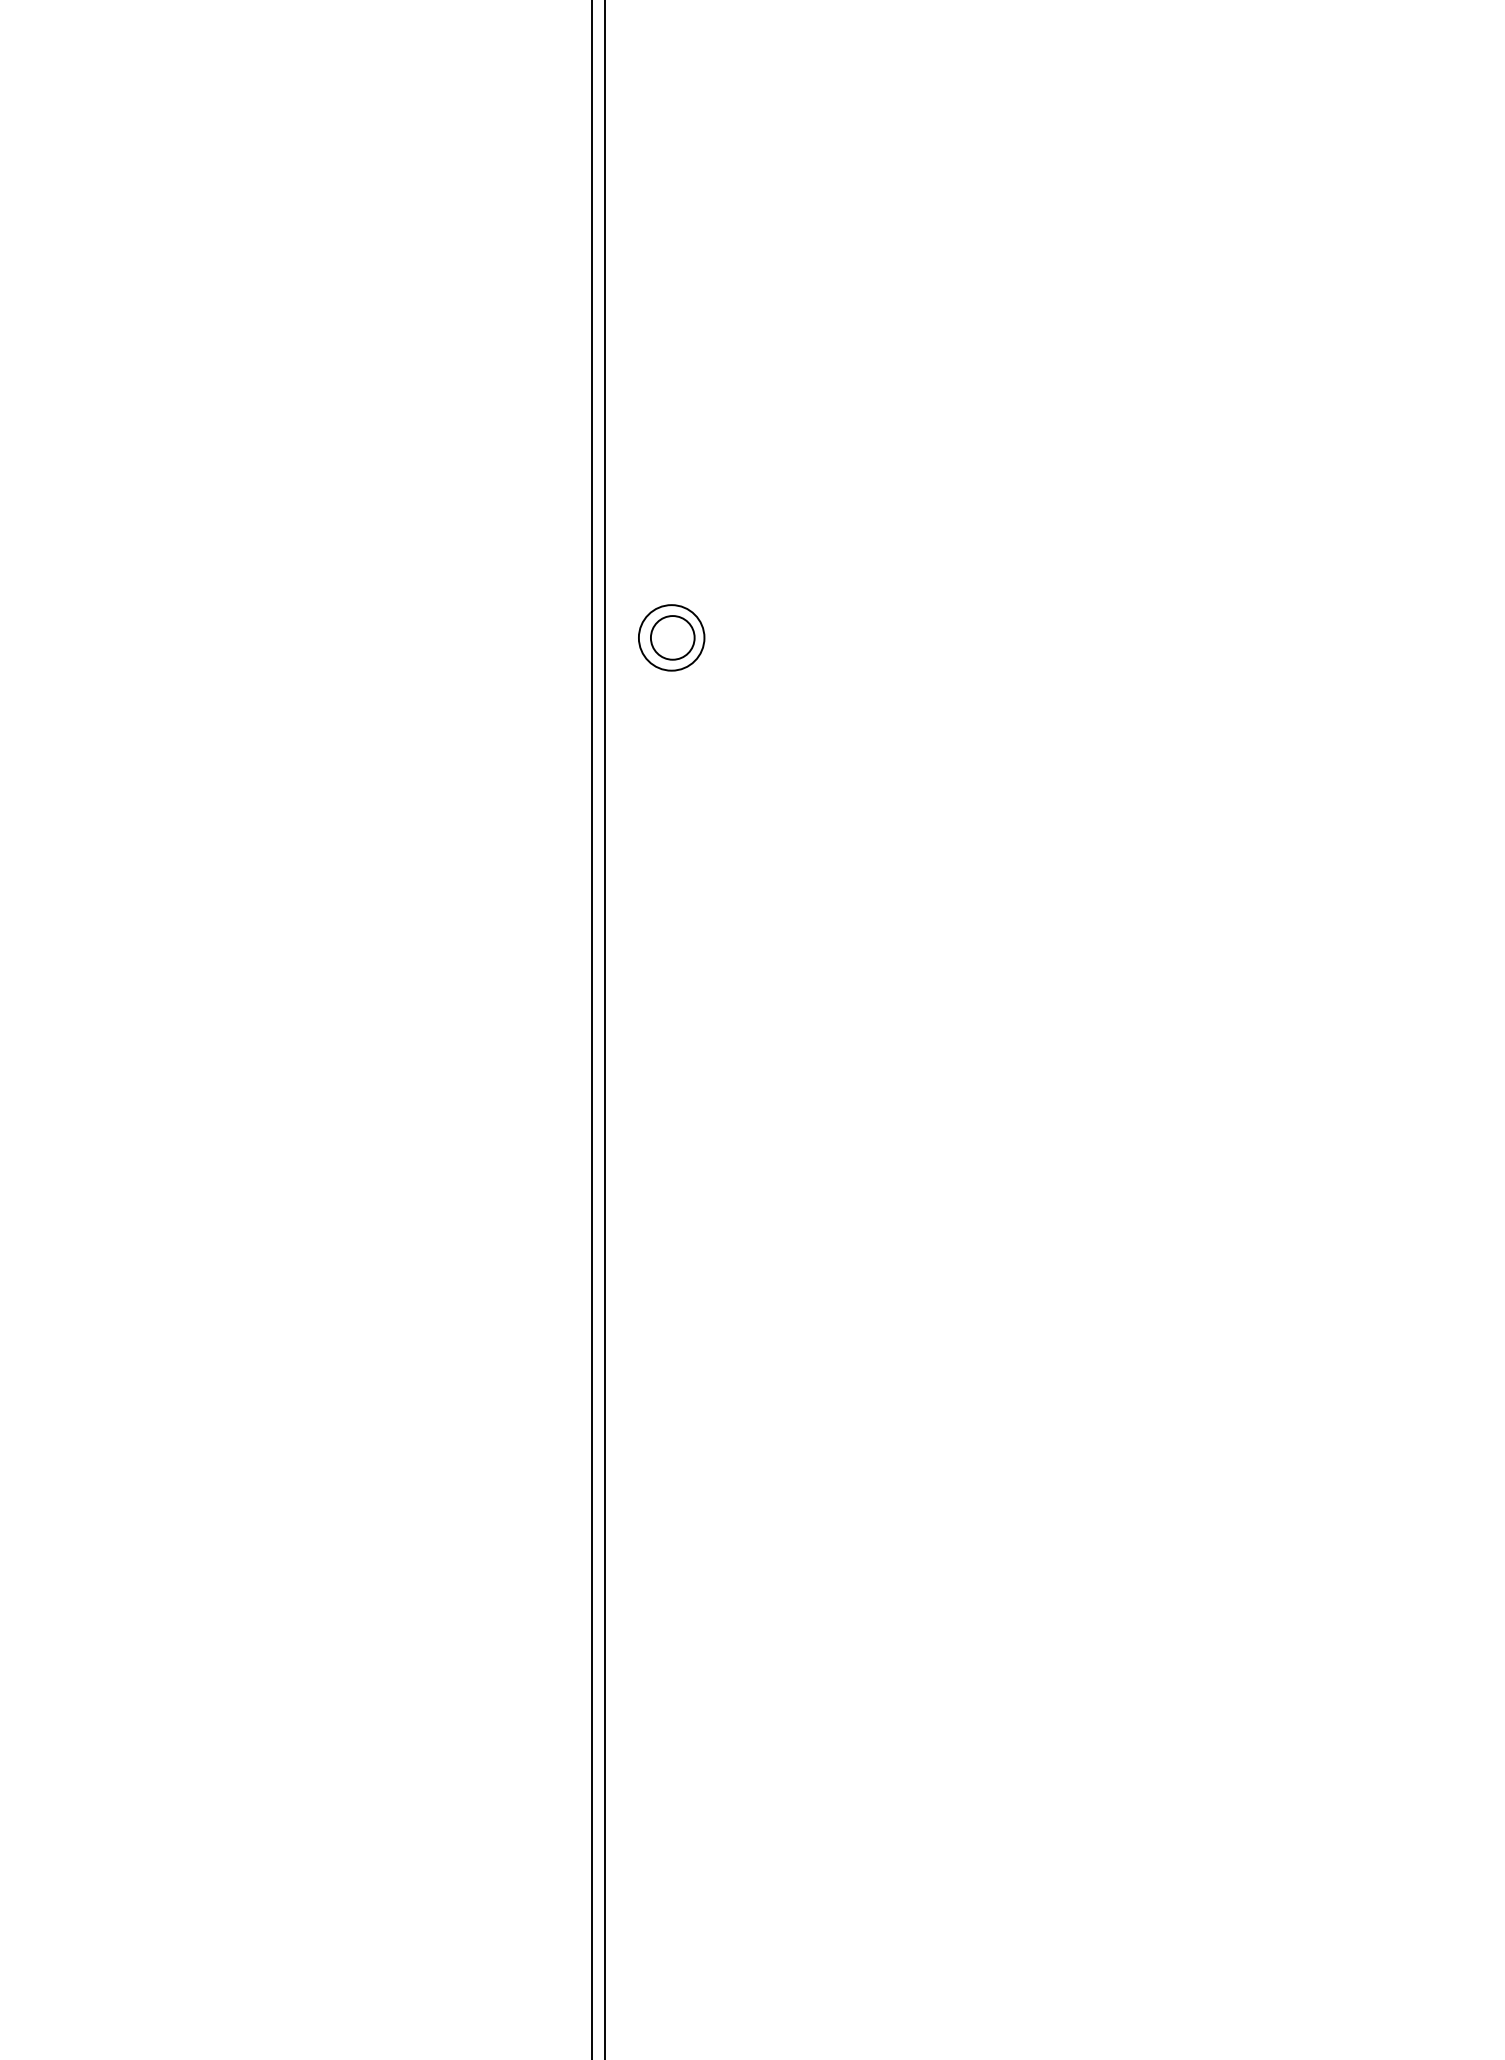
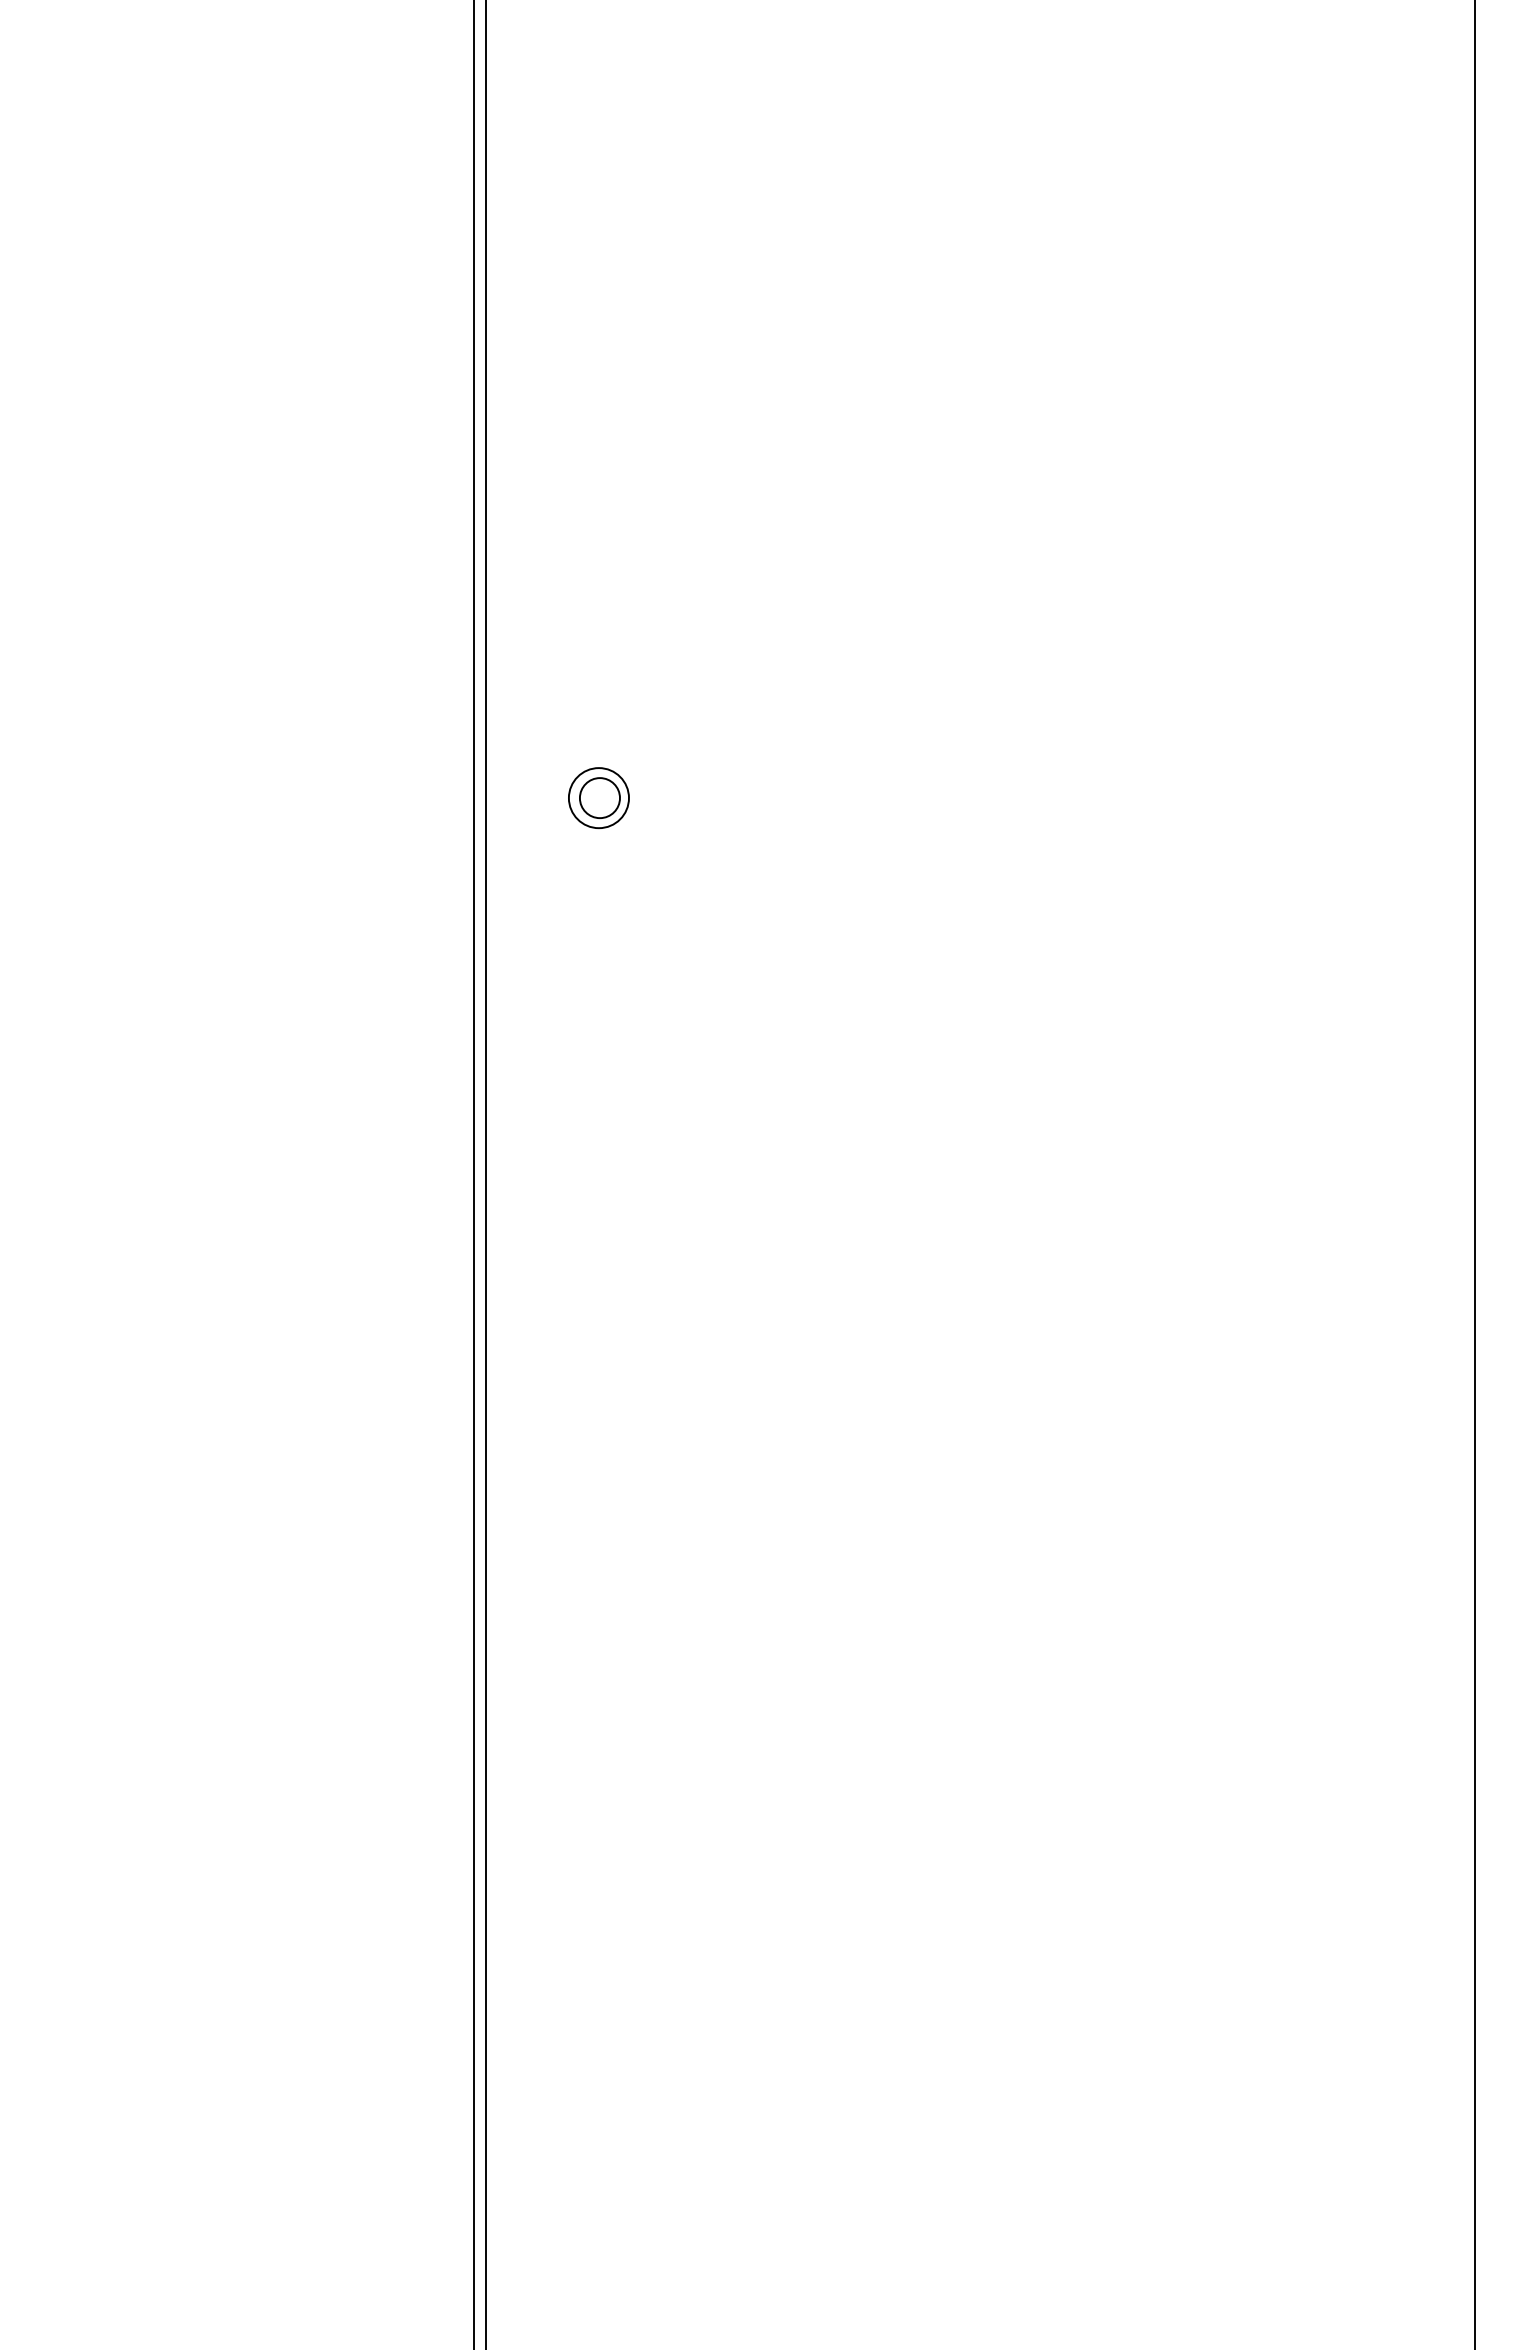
part: (671, 638) -> (598, 798), moved

